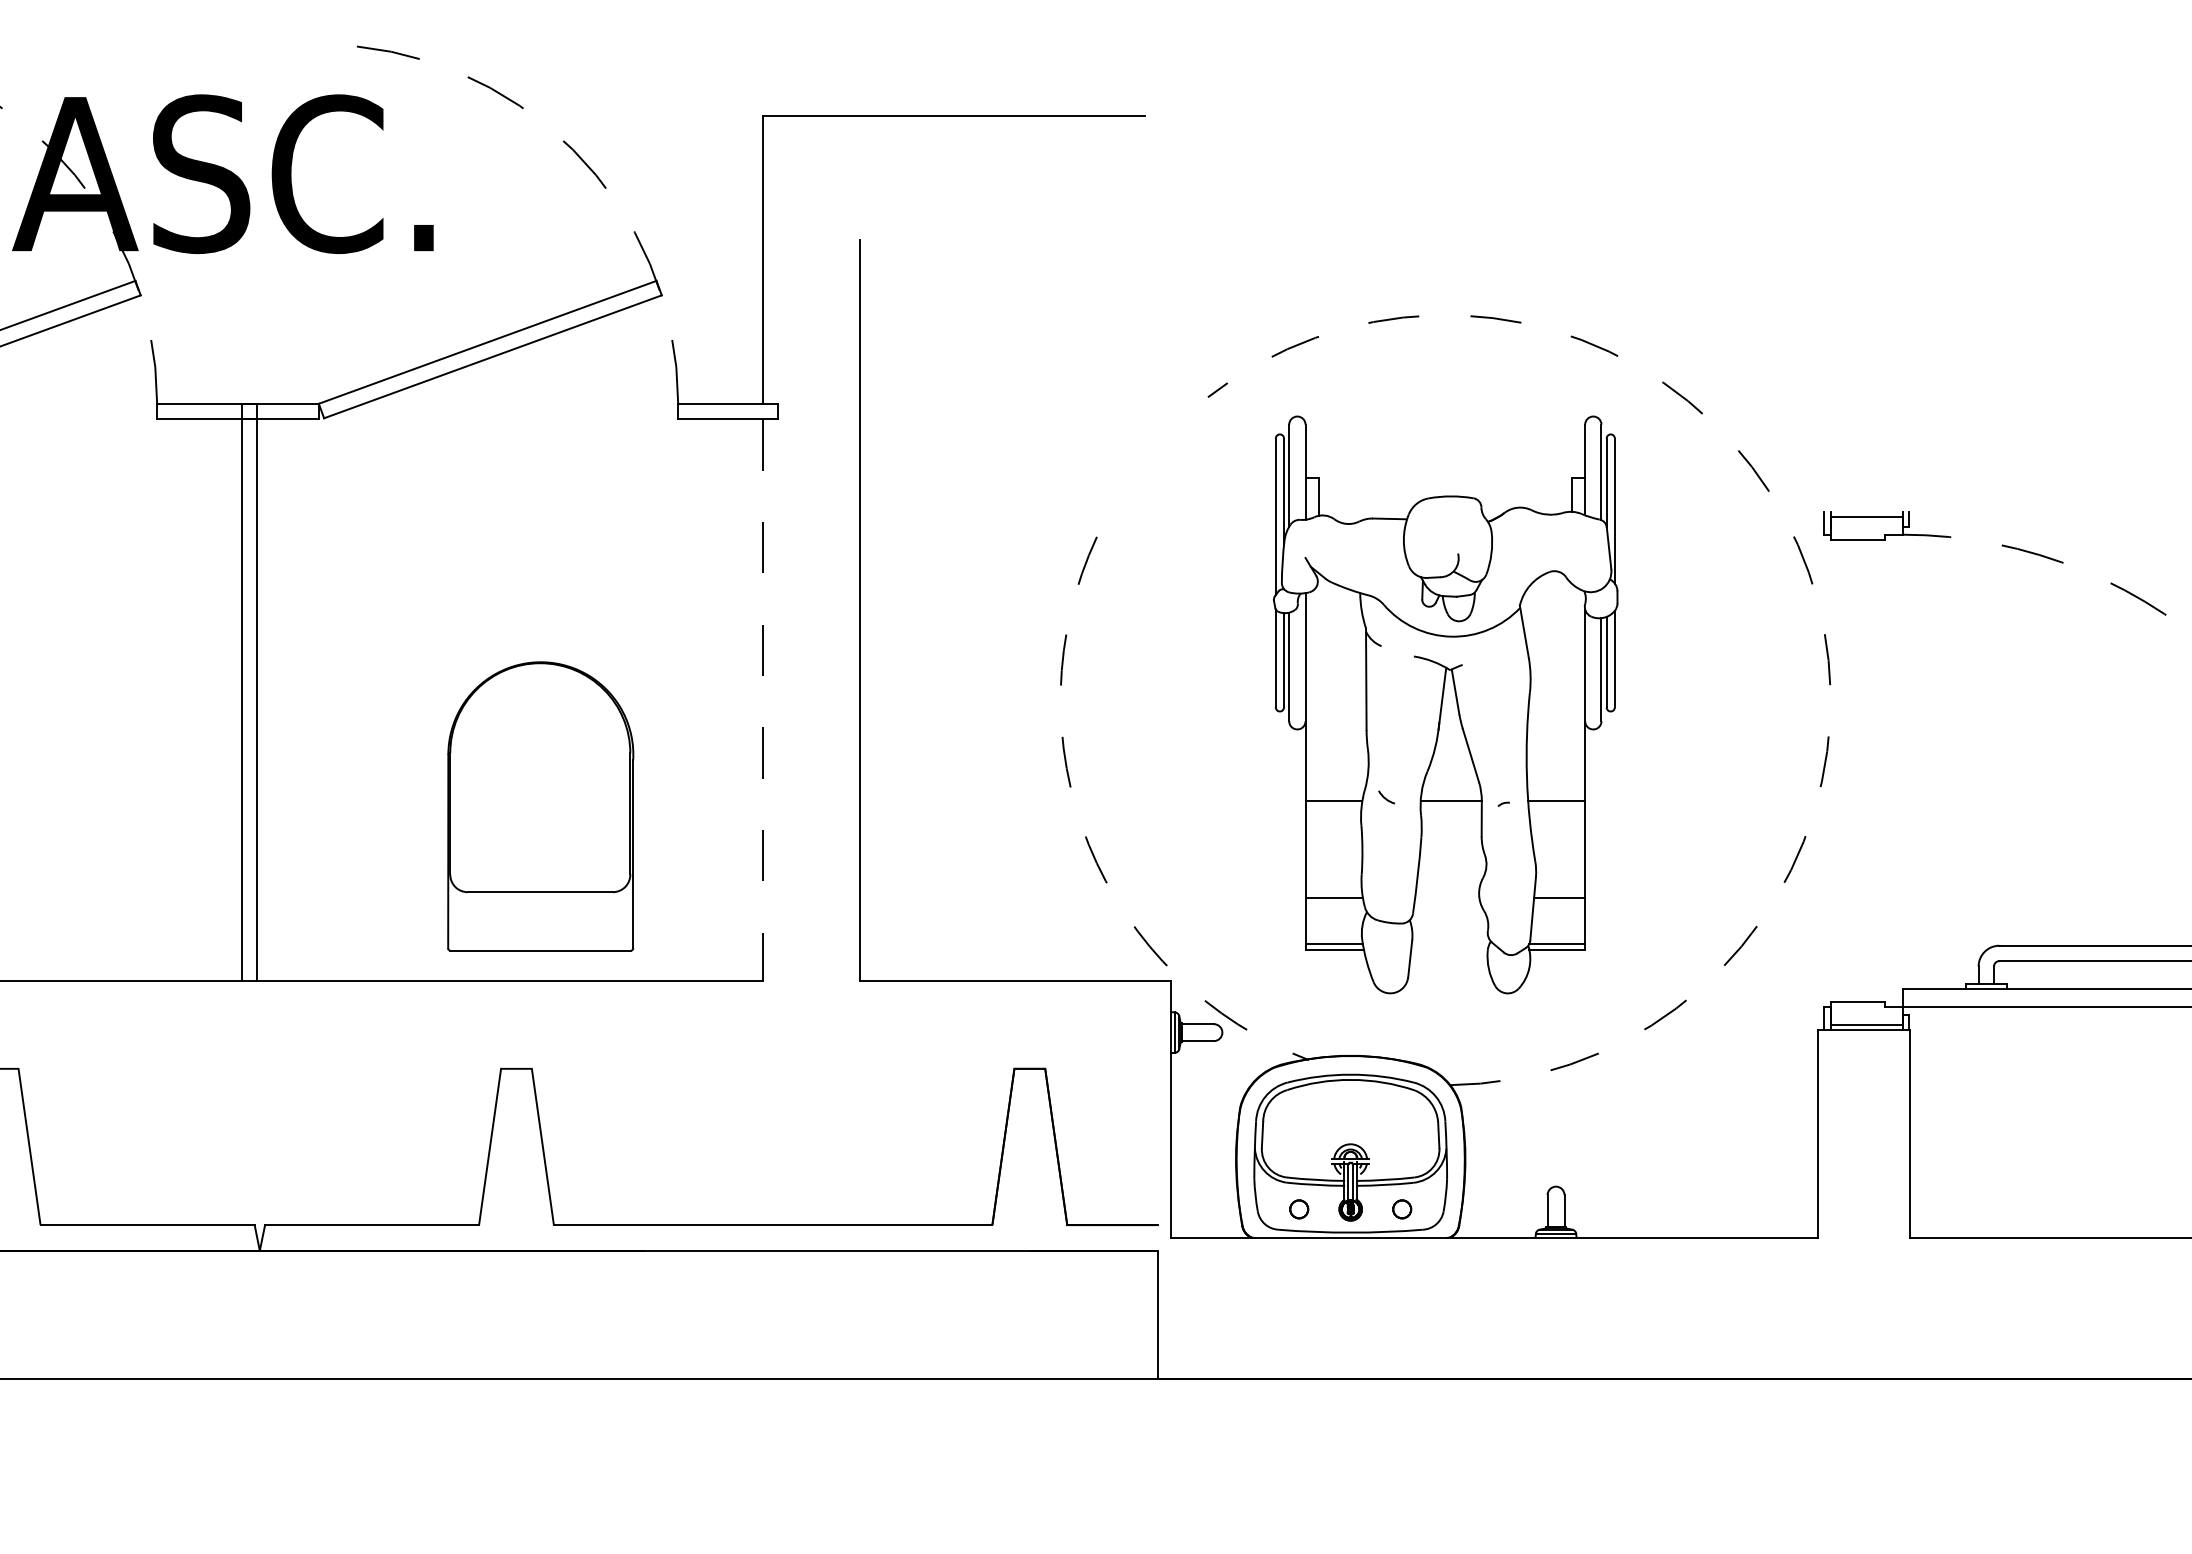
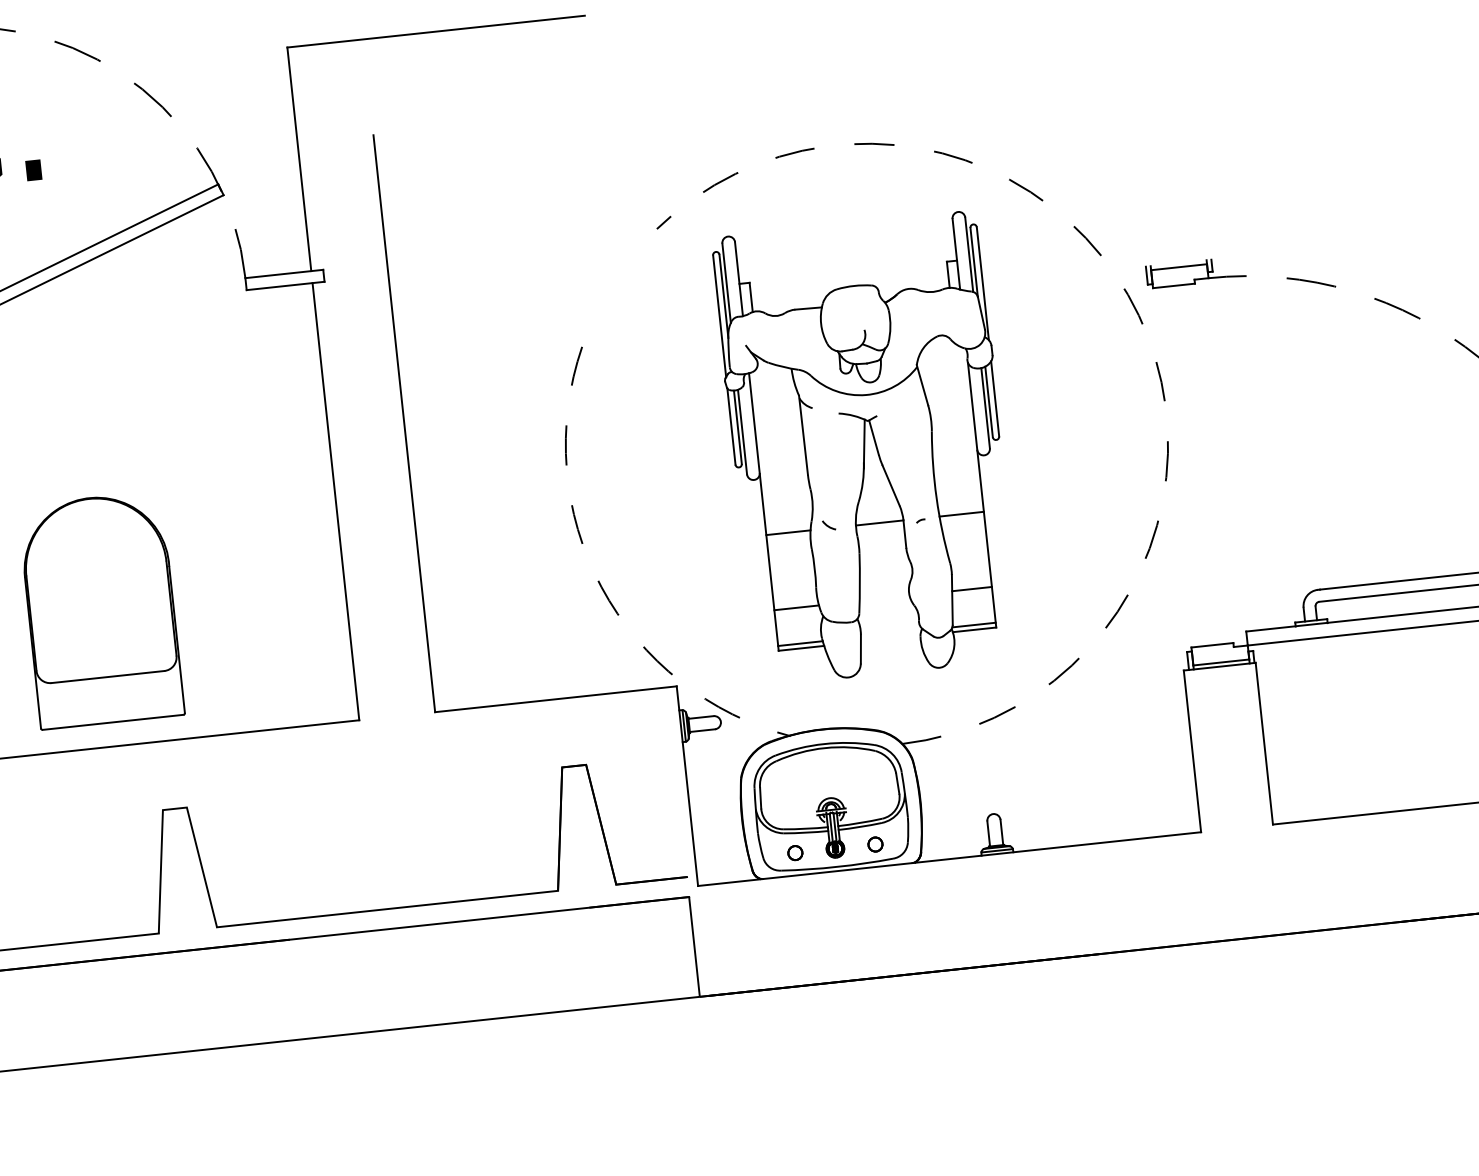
line: (762, 700) -> (335, 501), dashed -> solid
part: (540, 806) -> (101, 610), moved

